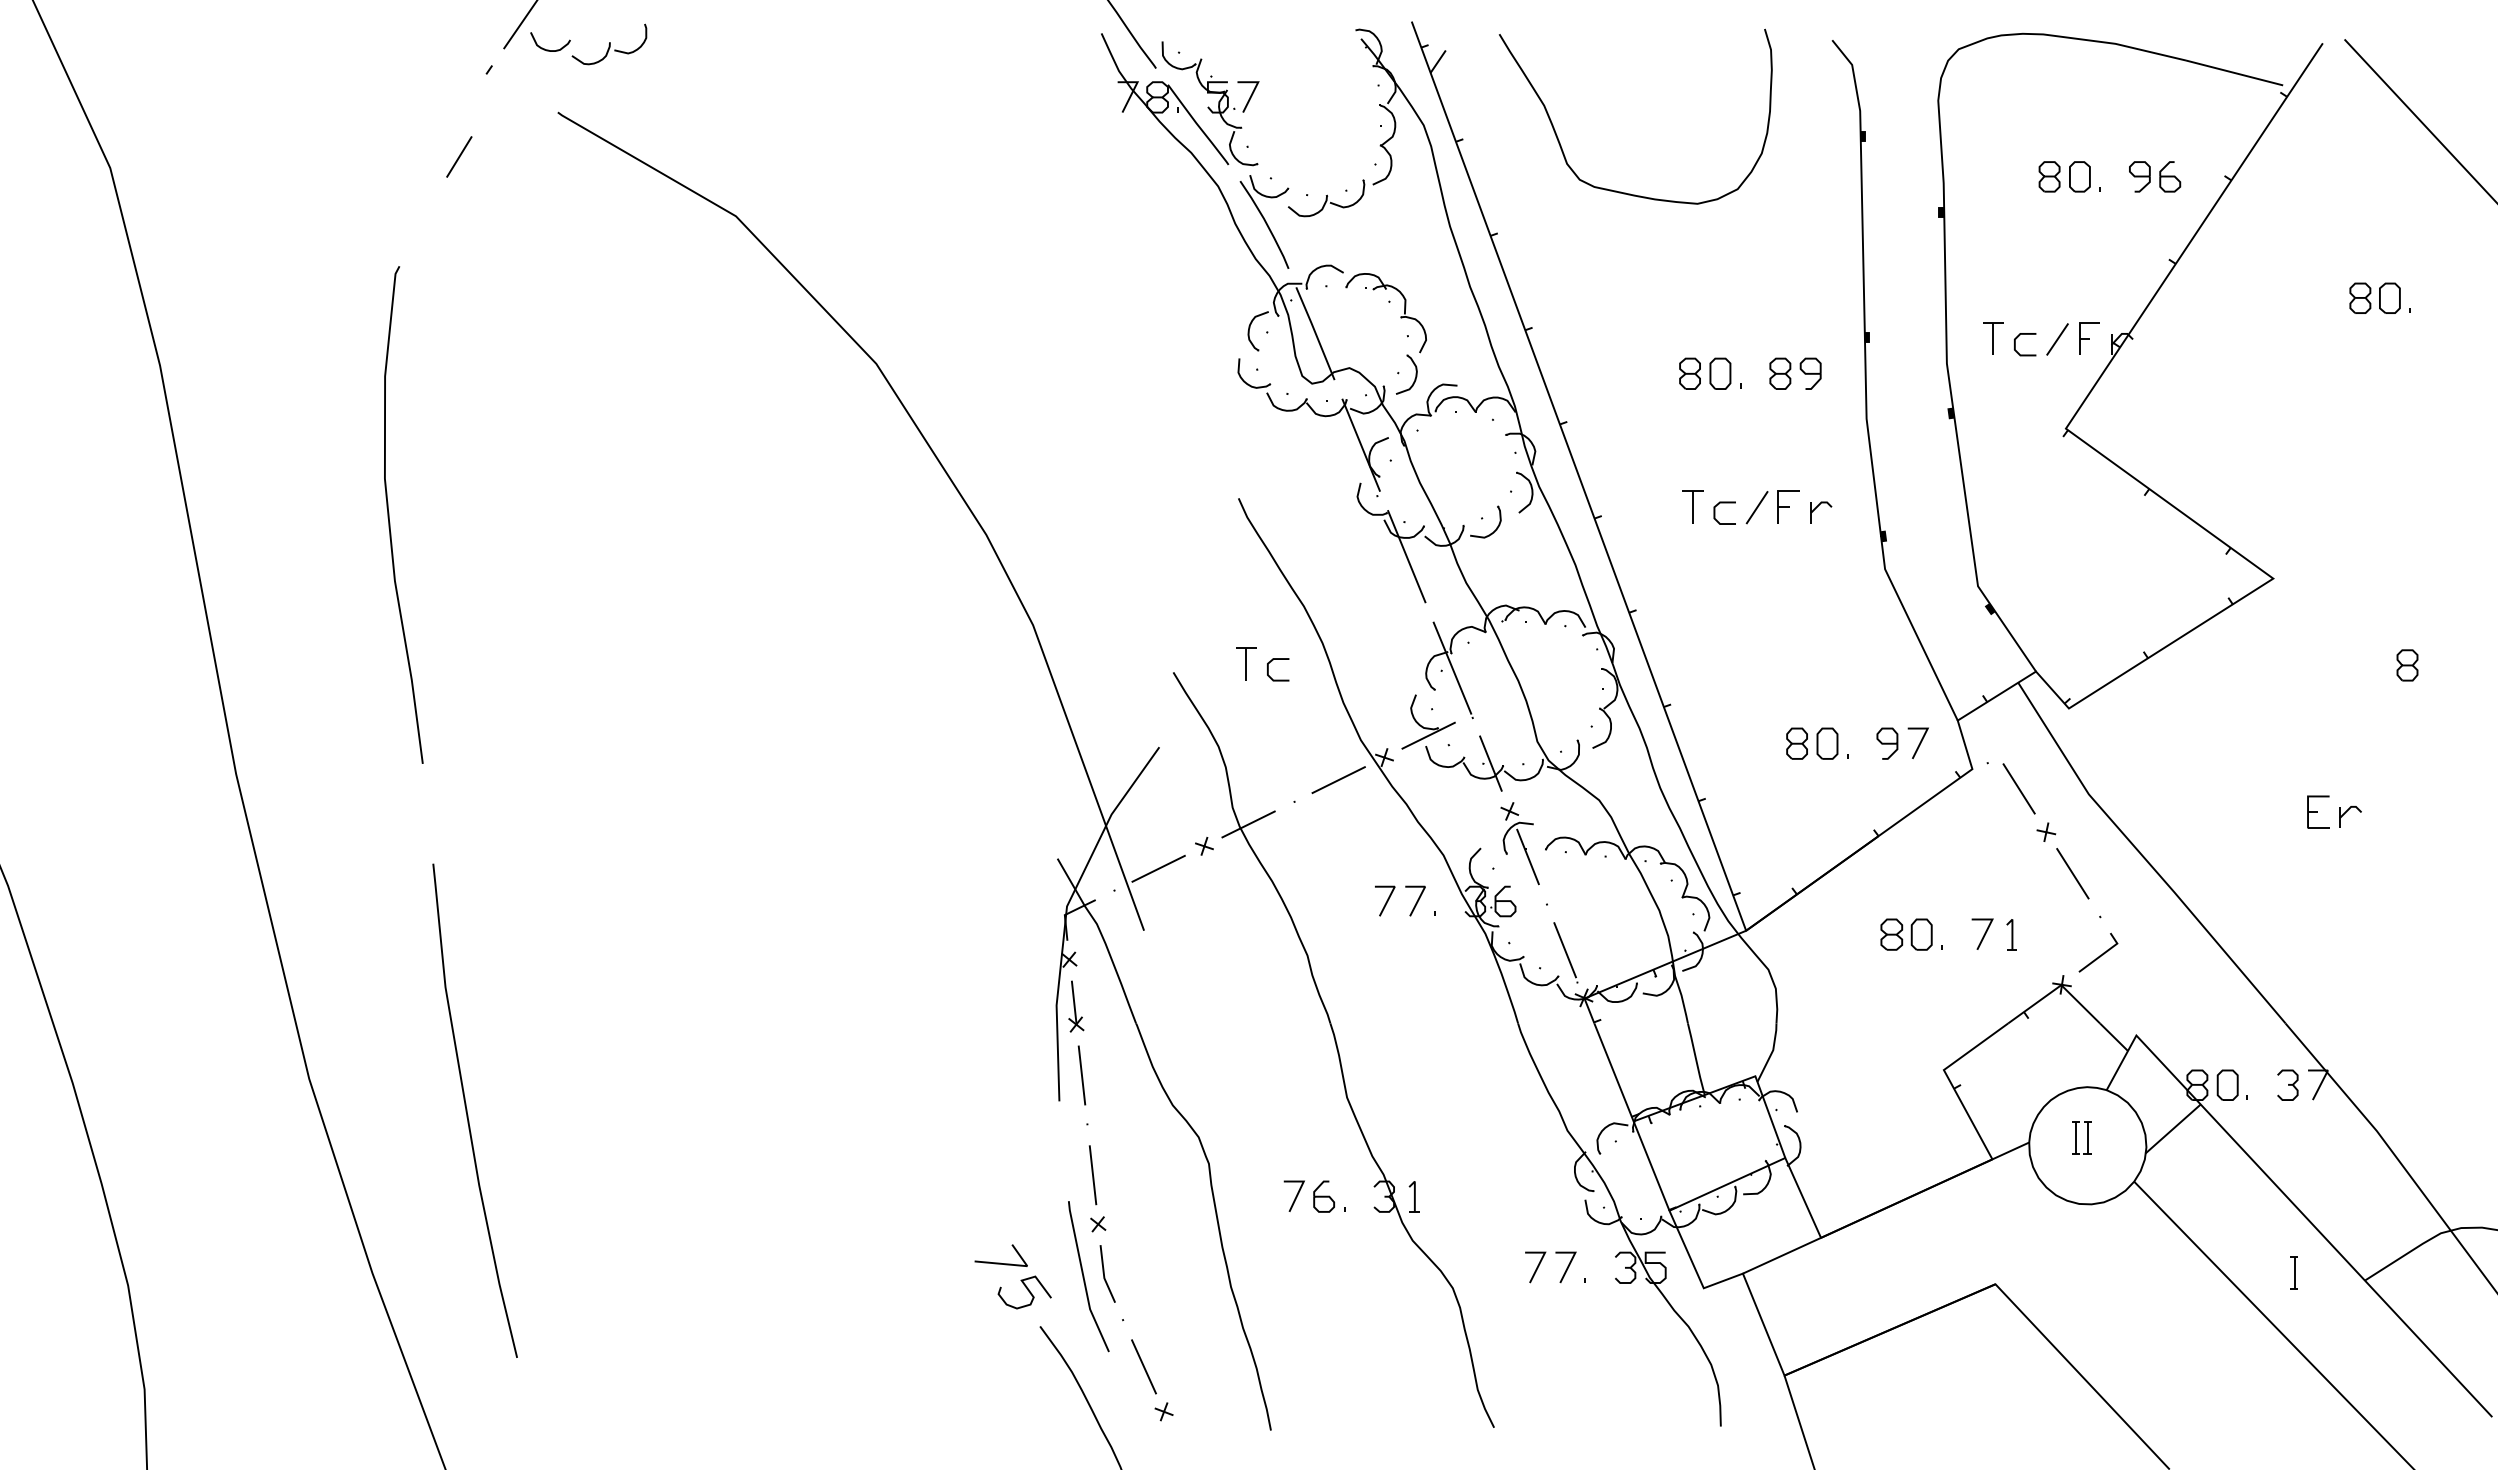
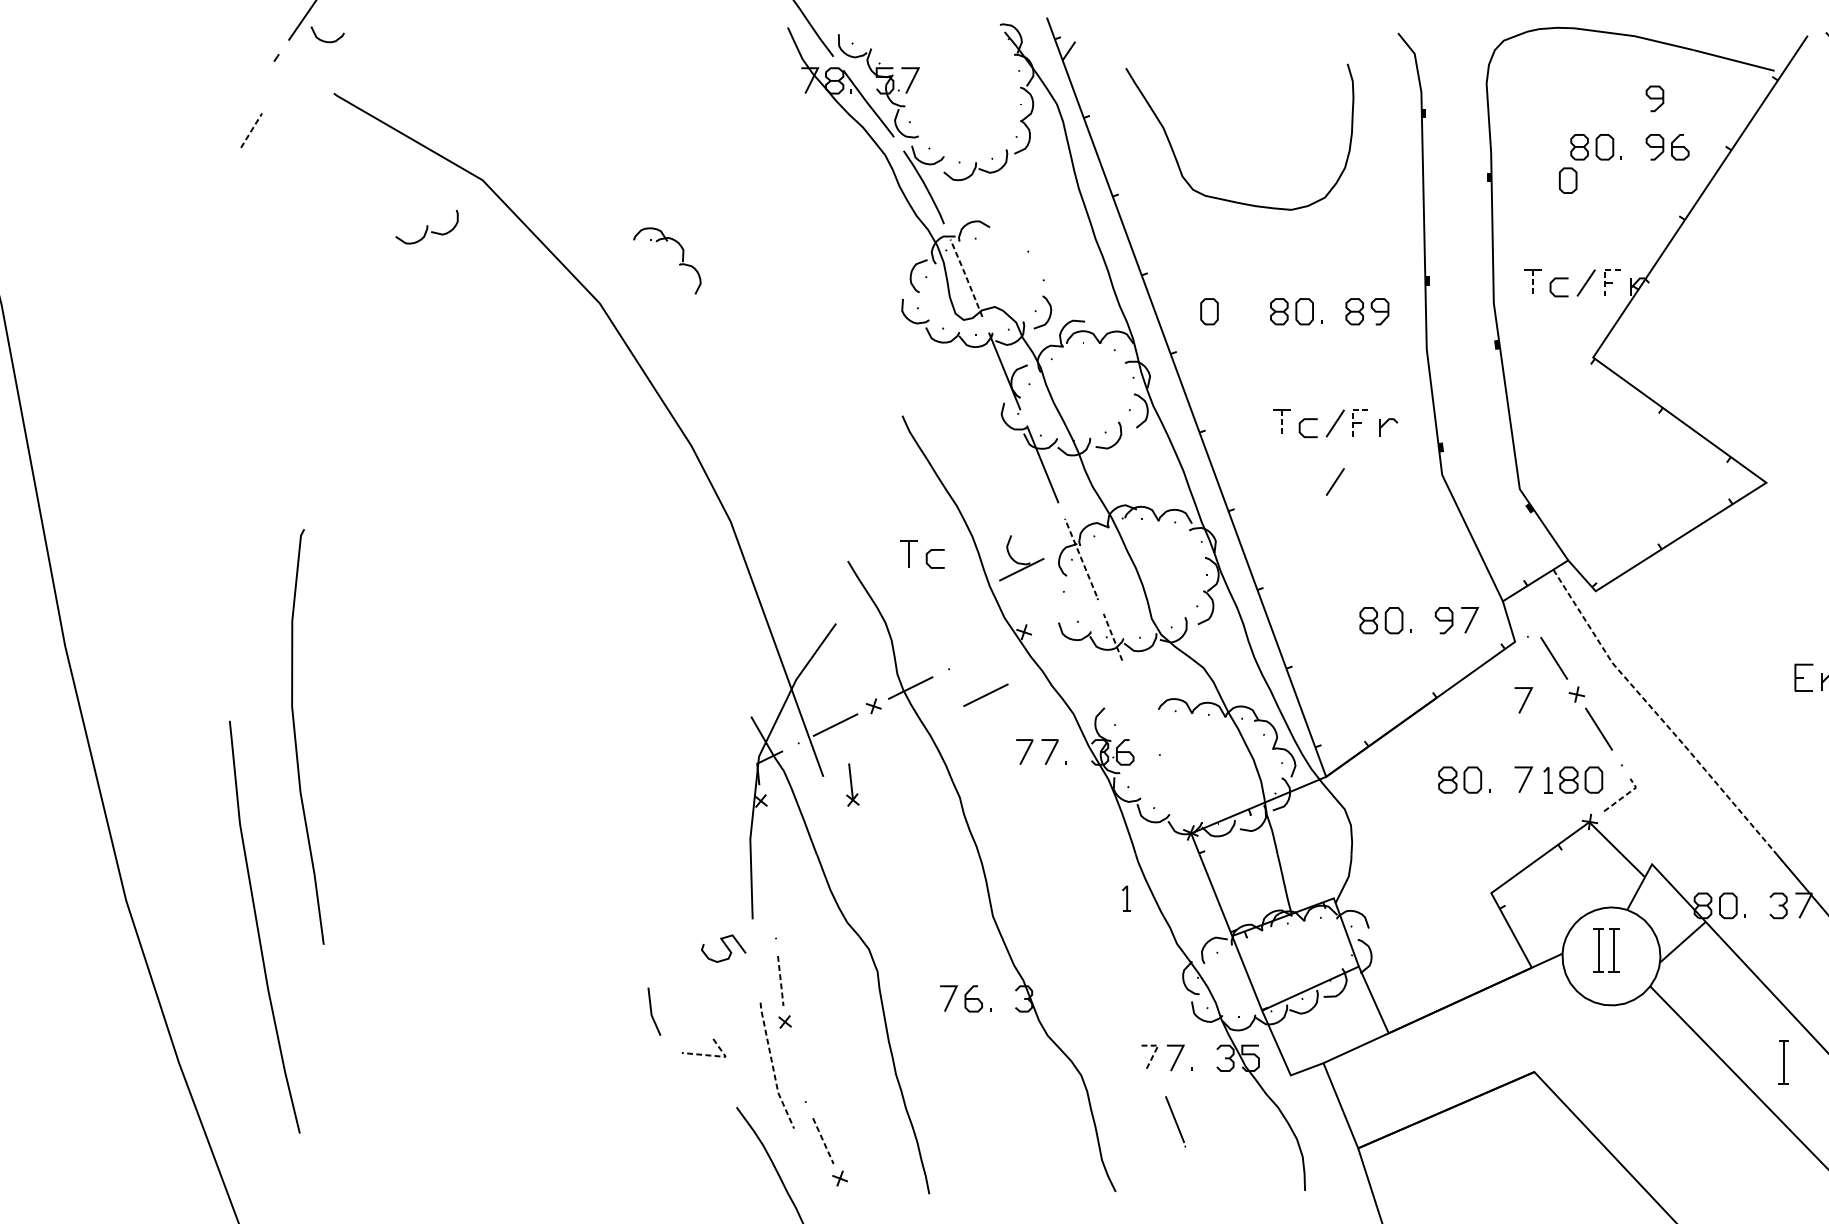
part: (609, 44) -> (427, 227), moved
part: (2139, 118) -> (1654, 98), added
line: (459, 156) -> (251, 130), solid -> dashed
curve: (1621, 191) -> (1227, 199), moved
part: (2035, 216) -> (1567, 180), added
part: (1400, 316) -> (679, 263), moved
line: (2079, 328) -> (1604, 273), solid -> dashed
line: (1315, 333) -> (966, 278), solid -> dashed
line: (1993, 339) -> (1532, 283), solid -> dashed
part: (1606, 373) -> (1209, 311), added
line: (1778, 496) -> (1353, 414), solid -> dashed
line: (1692, 508) -> (1281, 424), solid -> dashed
curve: (389, 514) -> (295, 736), moved
line: (1756, 577) -> (1334, 481), added
line: (1452, 667) -> (1080, 557), solid -> dashed
part: (1428, 721) -> (1021, 557), moved
line: (1491, 764) -> (1113, 638), solid -> dashed
line: (1338, 779) -> (985, 694), moved
line: (1983, 839) -> (1524, 700), added
part: (1519, 843) -> (1136, 703), removed
line: (2145, 858) -> (1659, 716), solid -> dashed
part: (2051, 934) -> (1581, 779), added
line: (1565, 952) -> (1175, 1121), moved
line: (2103, 953) -> (1624, 795), solid -> dashed
part: (1076, 1006) -> (852, 784), moved
line: (1081, 1075) -> (771, 897), removed
part: (2081, 1137) -> (1606, 949), size x1.6
line: (1093, 1175) -> (781, 981), solid -> dashed
part: (1413, 1196) -> (1126, 898), moved
line: (1541, 1258) -> (1155, 1050), solid -> dashed
line: (1014, 1265) -> (715, 1056), solid -> dashed
part: (2293, 1272) -> (1783, 1062), size x1.6
line: (1104, 1273) -> (651, 1011), moved
line: (1083, 1278) -> (772, 1067), solid -> dashed
curve: (1027, 1290) -> (726, 946), moved
line: (1144, 1367) -> (823, 1141), solid -> dashed

